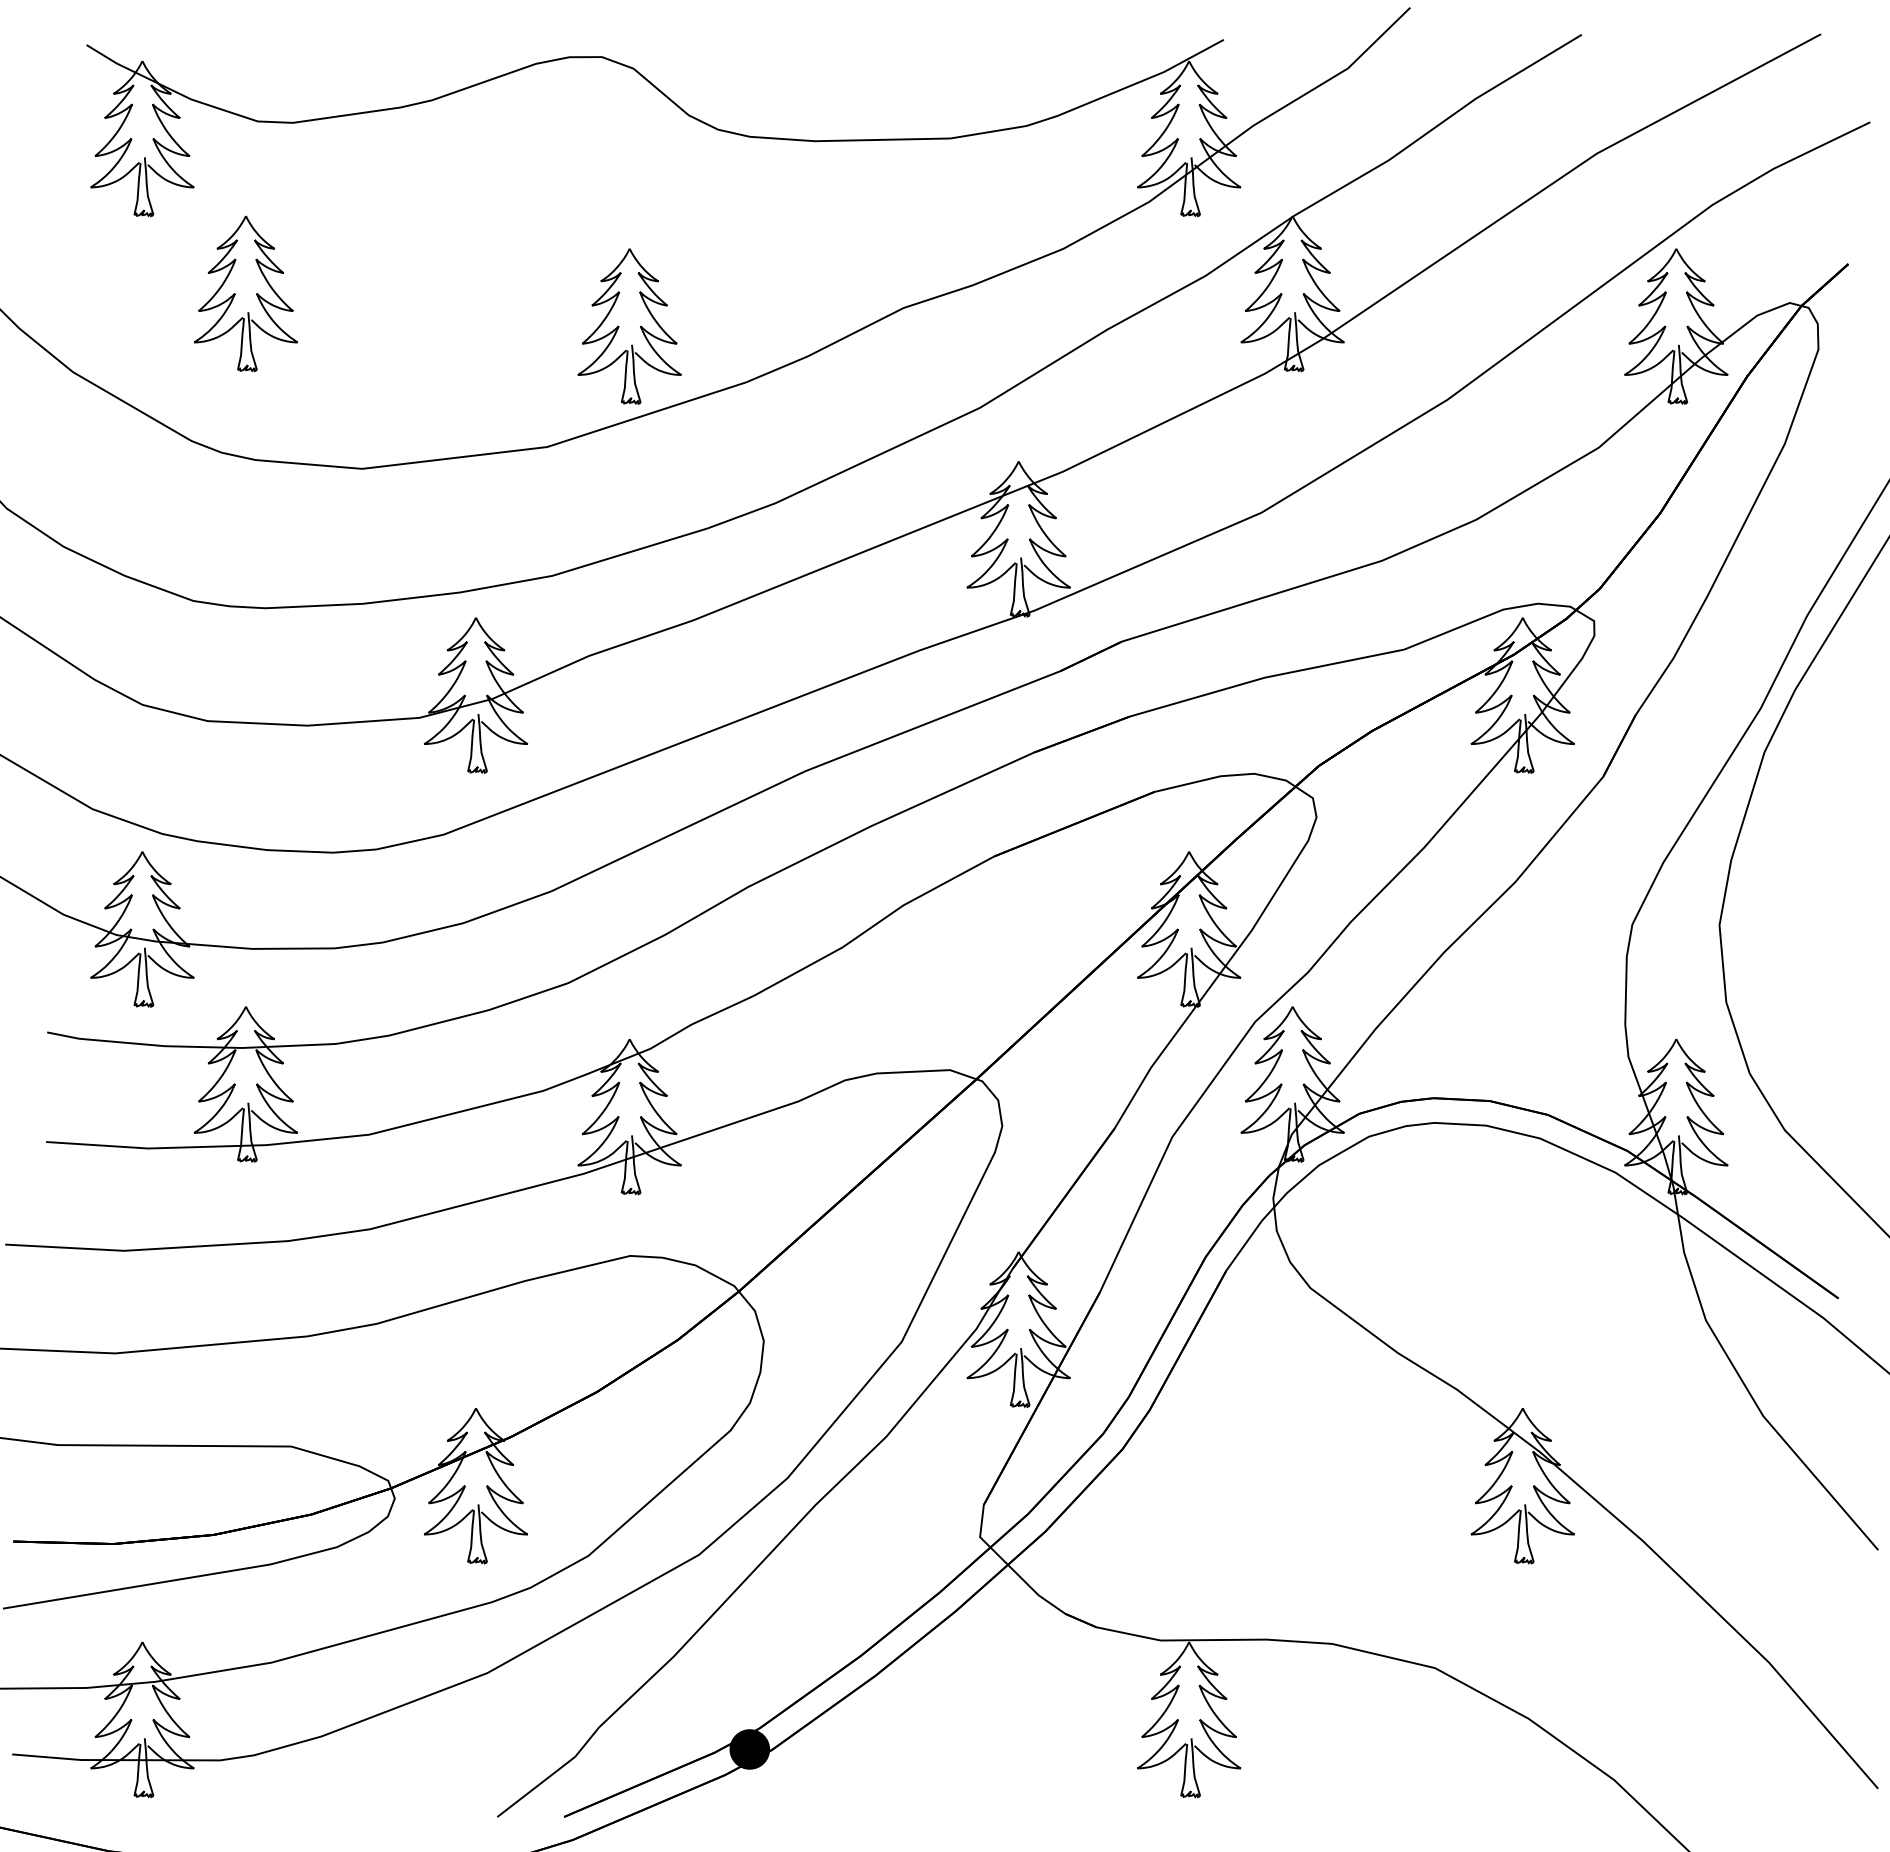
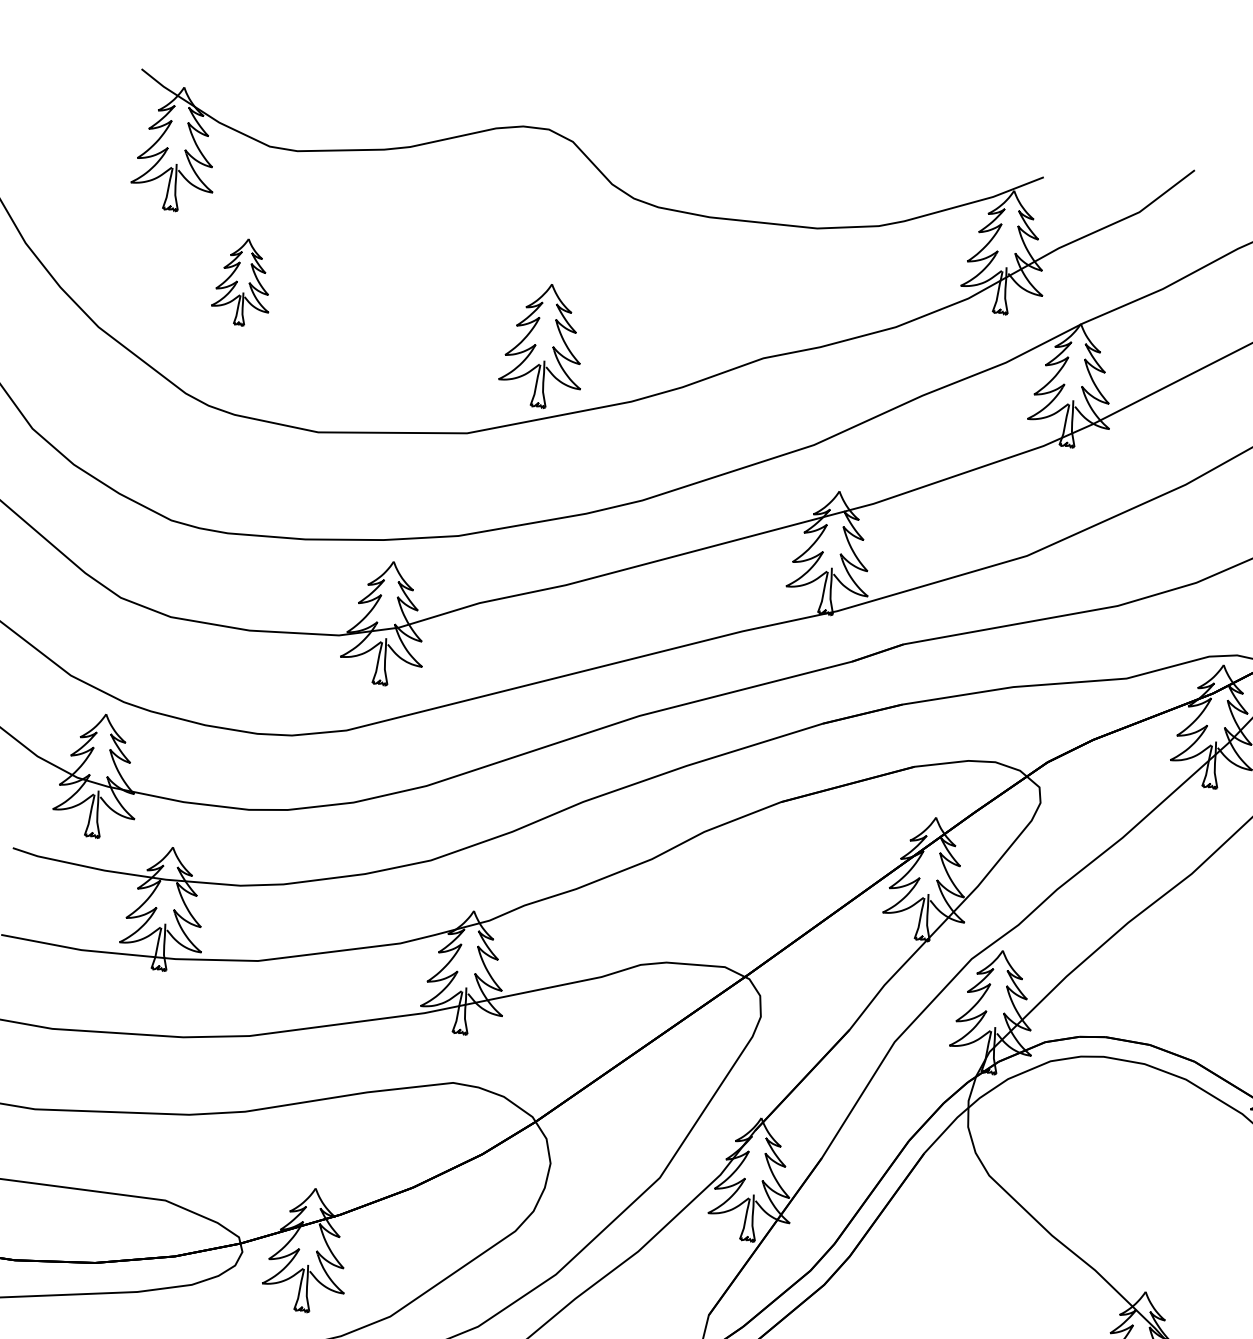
part: (245, 293) -> (243, 281), size x0.7

